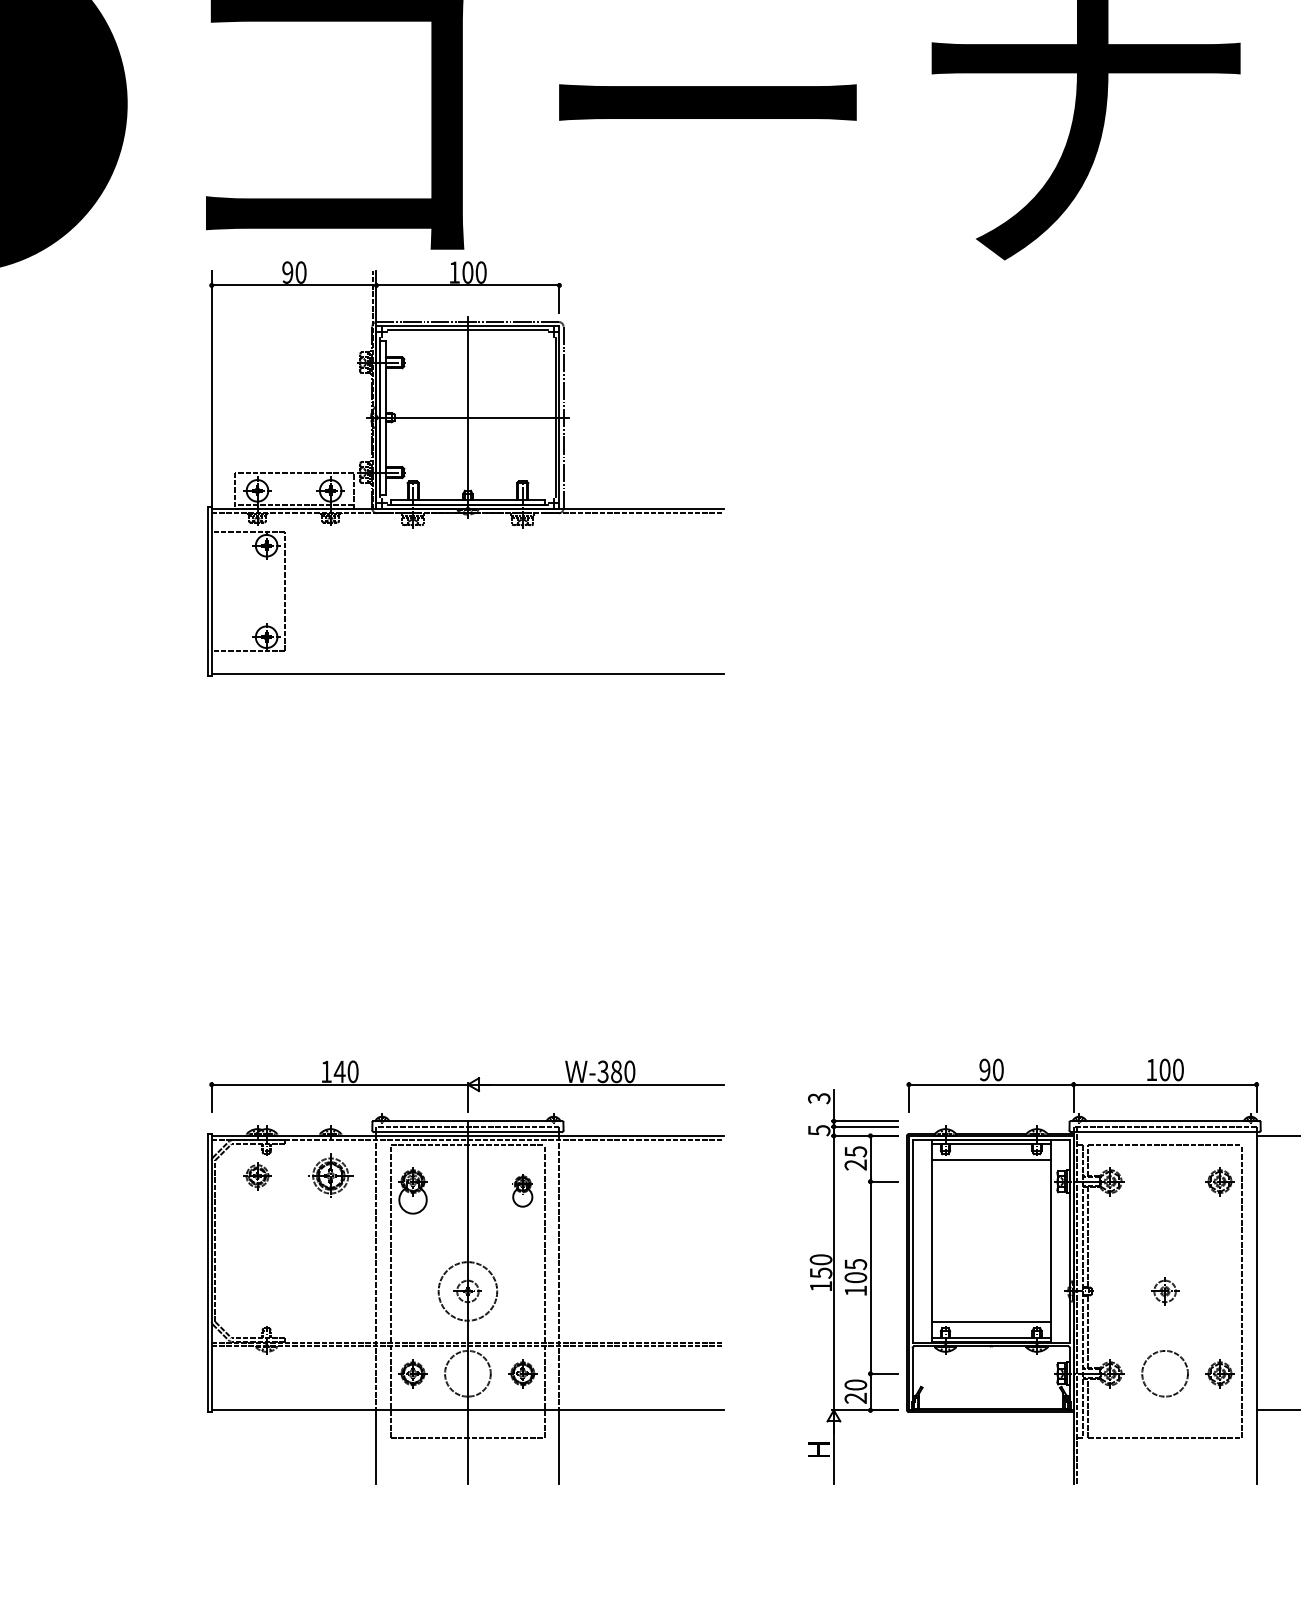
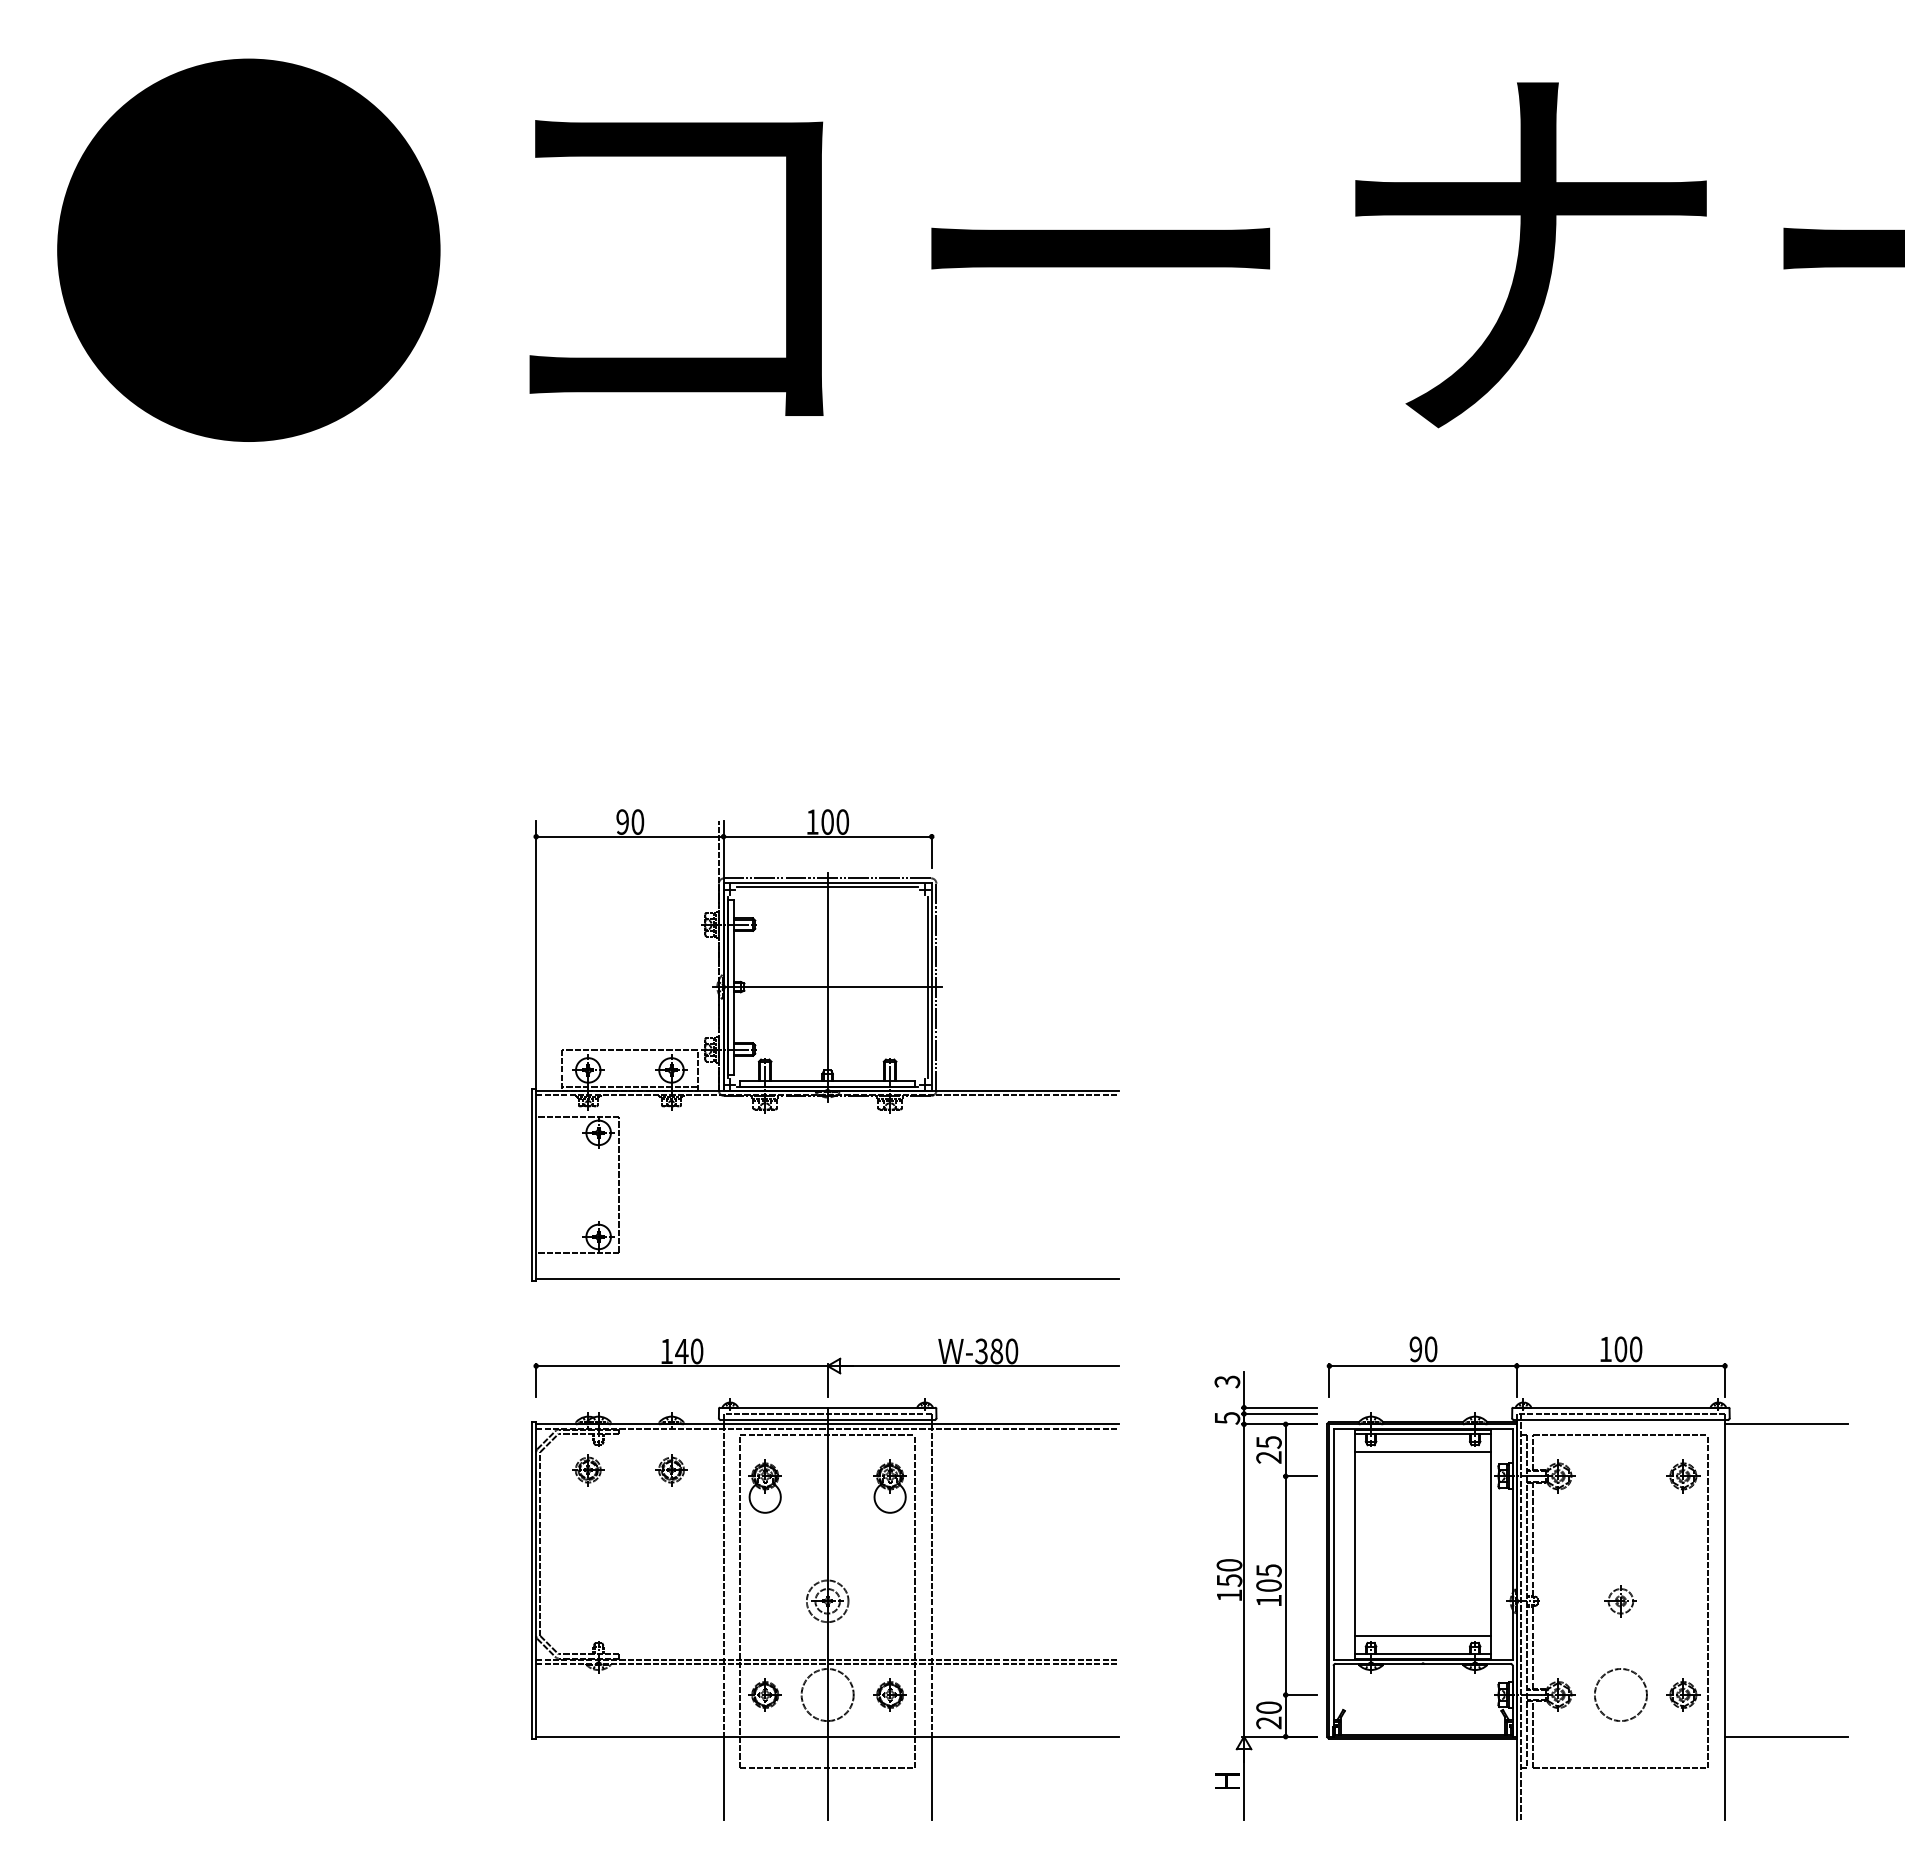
part: (466, 468) -> (825, 1045), moved
part: (330, 1176) -> (671, 1470), size x0.62
part: (522, 1190) -> (889, 1486), size x1.43
circle: (467, 1291) -> (827, 1601), size x0.62

